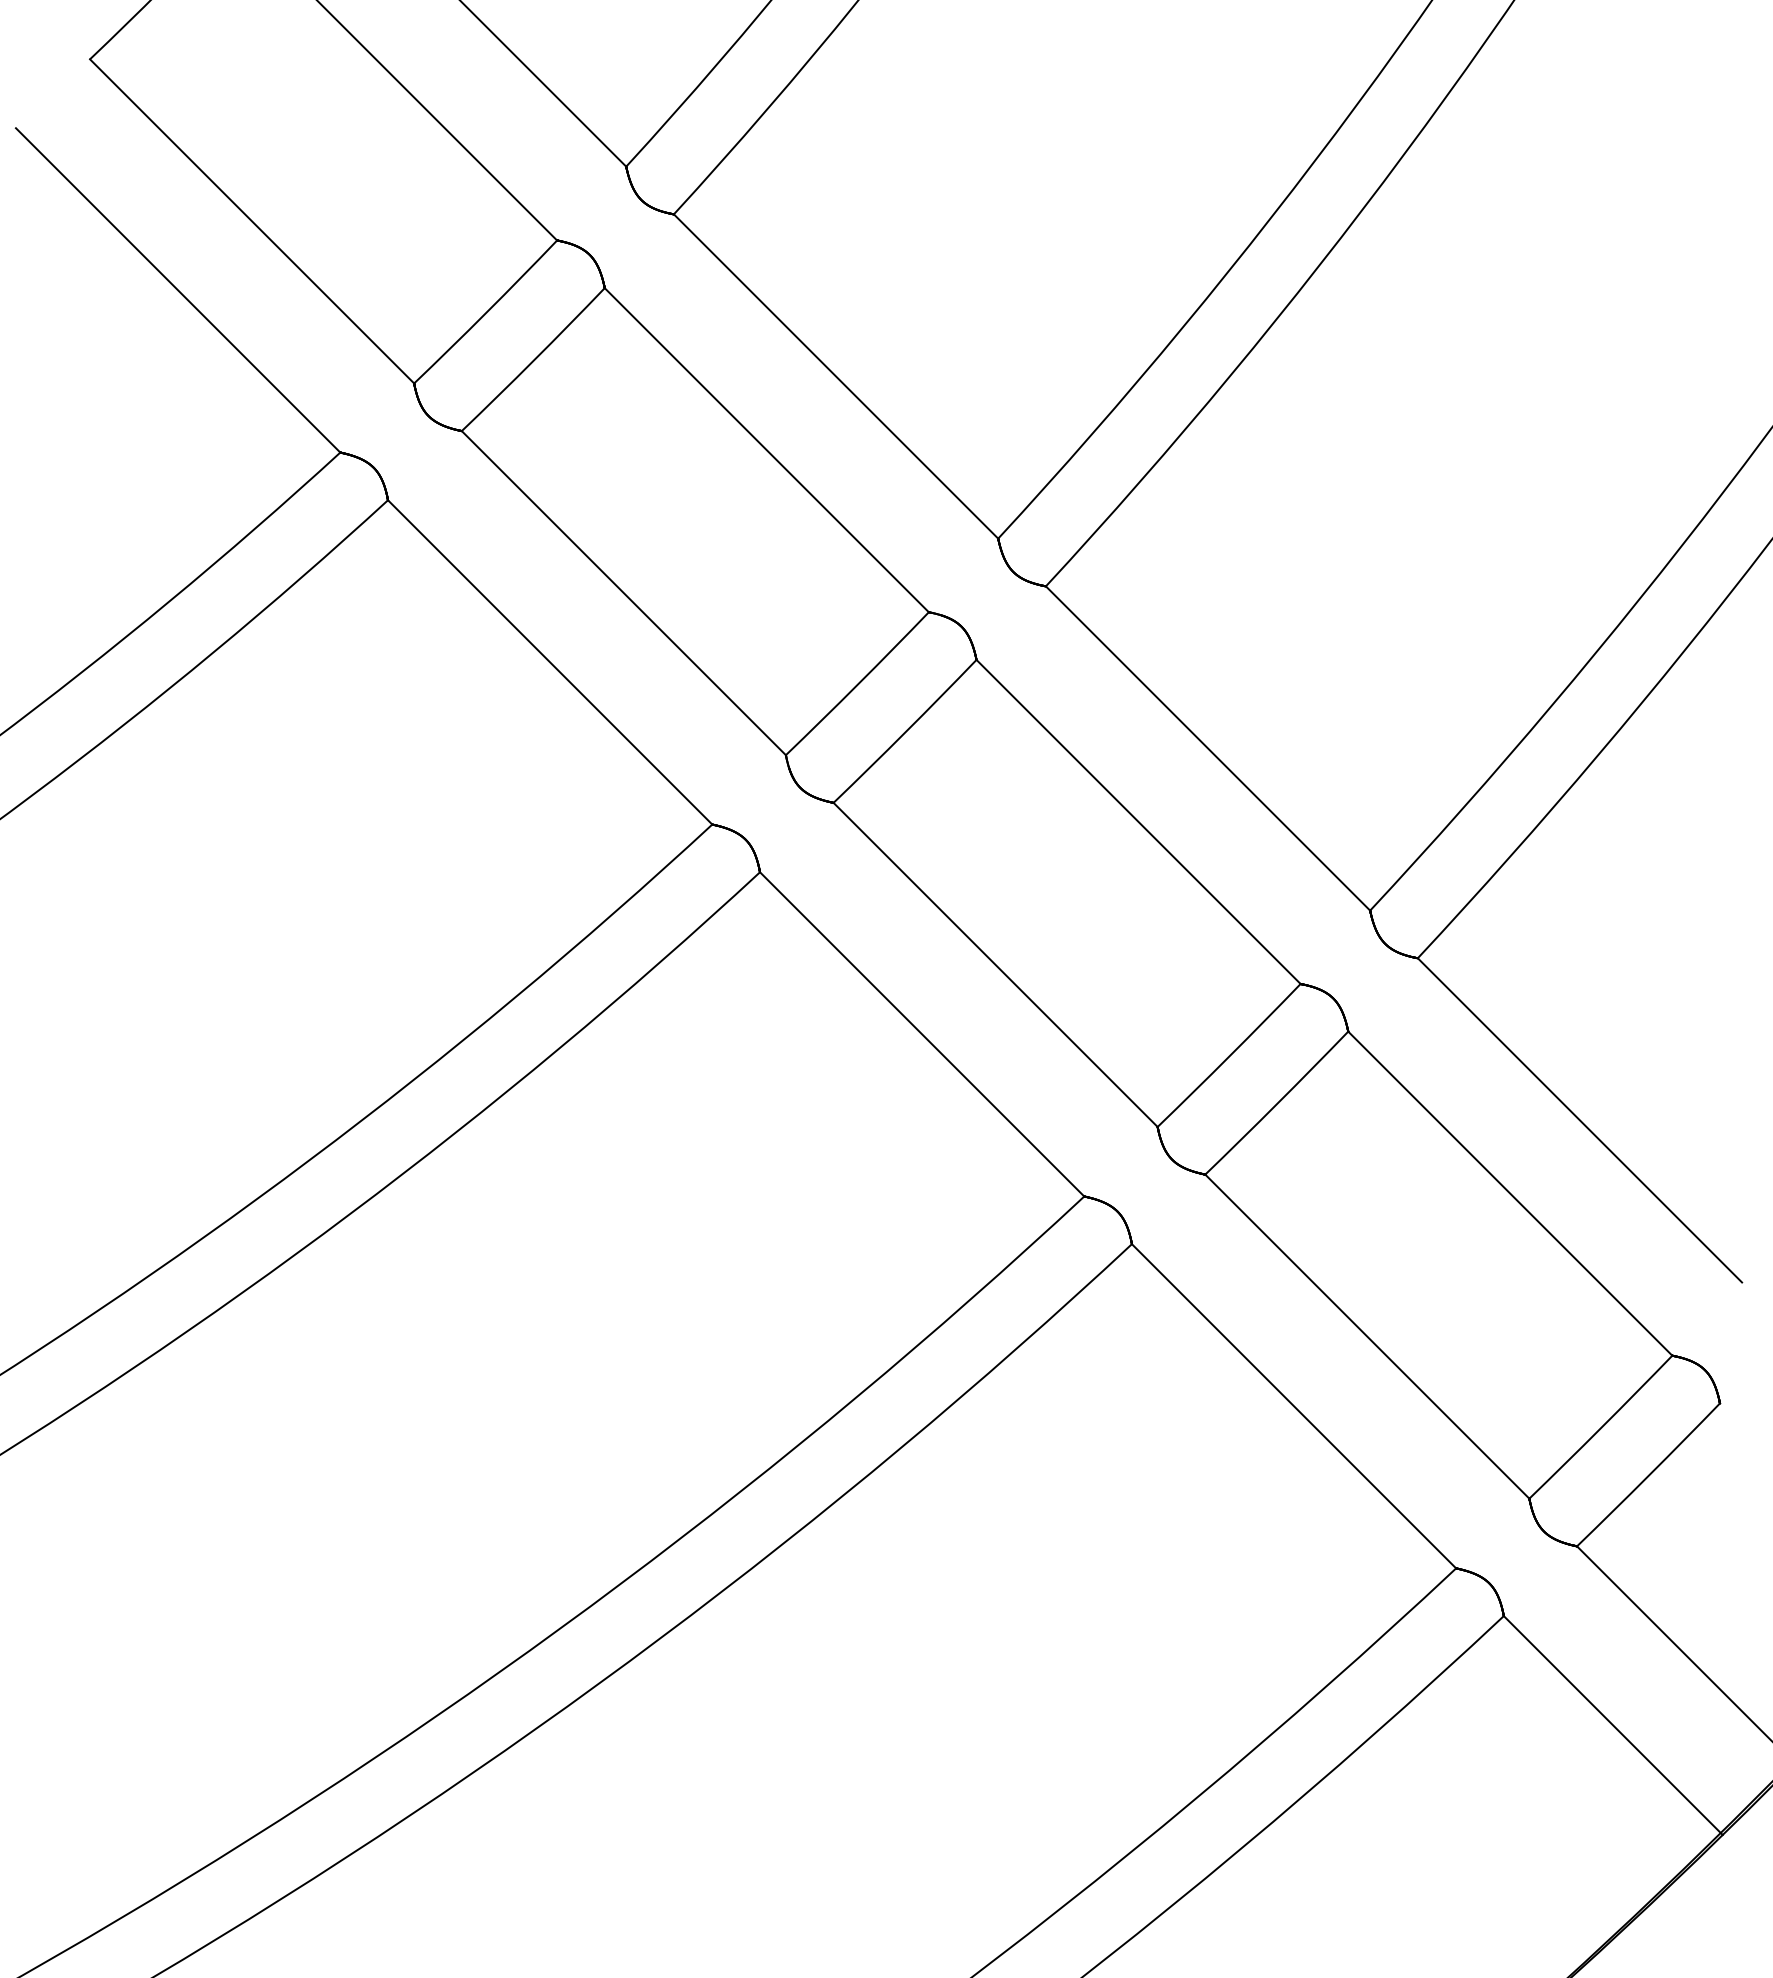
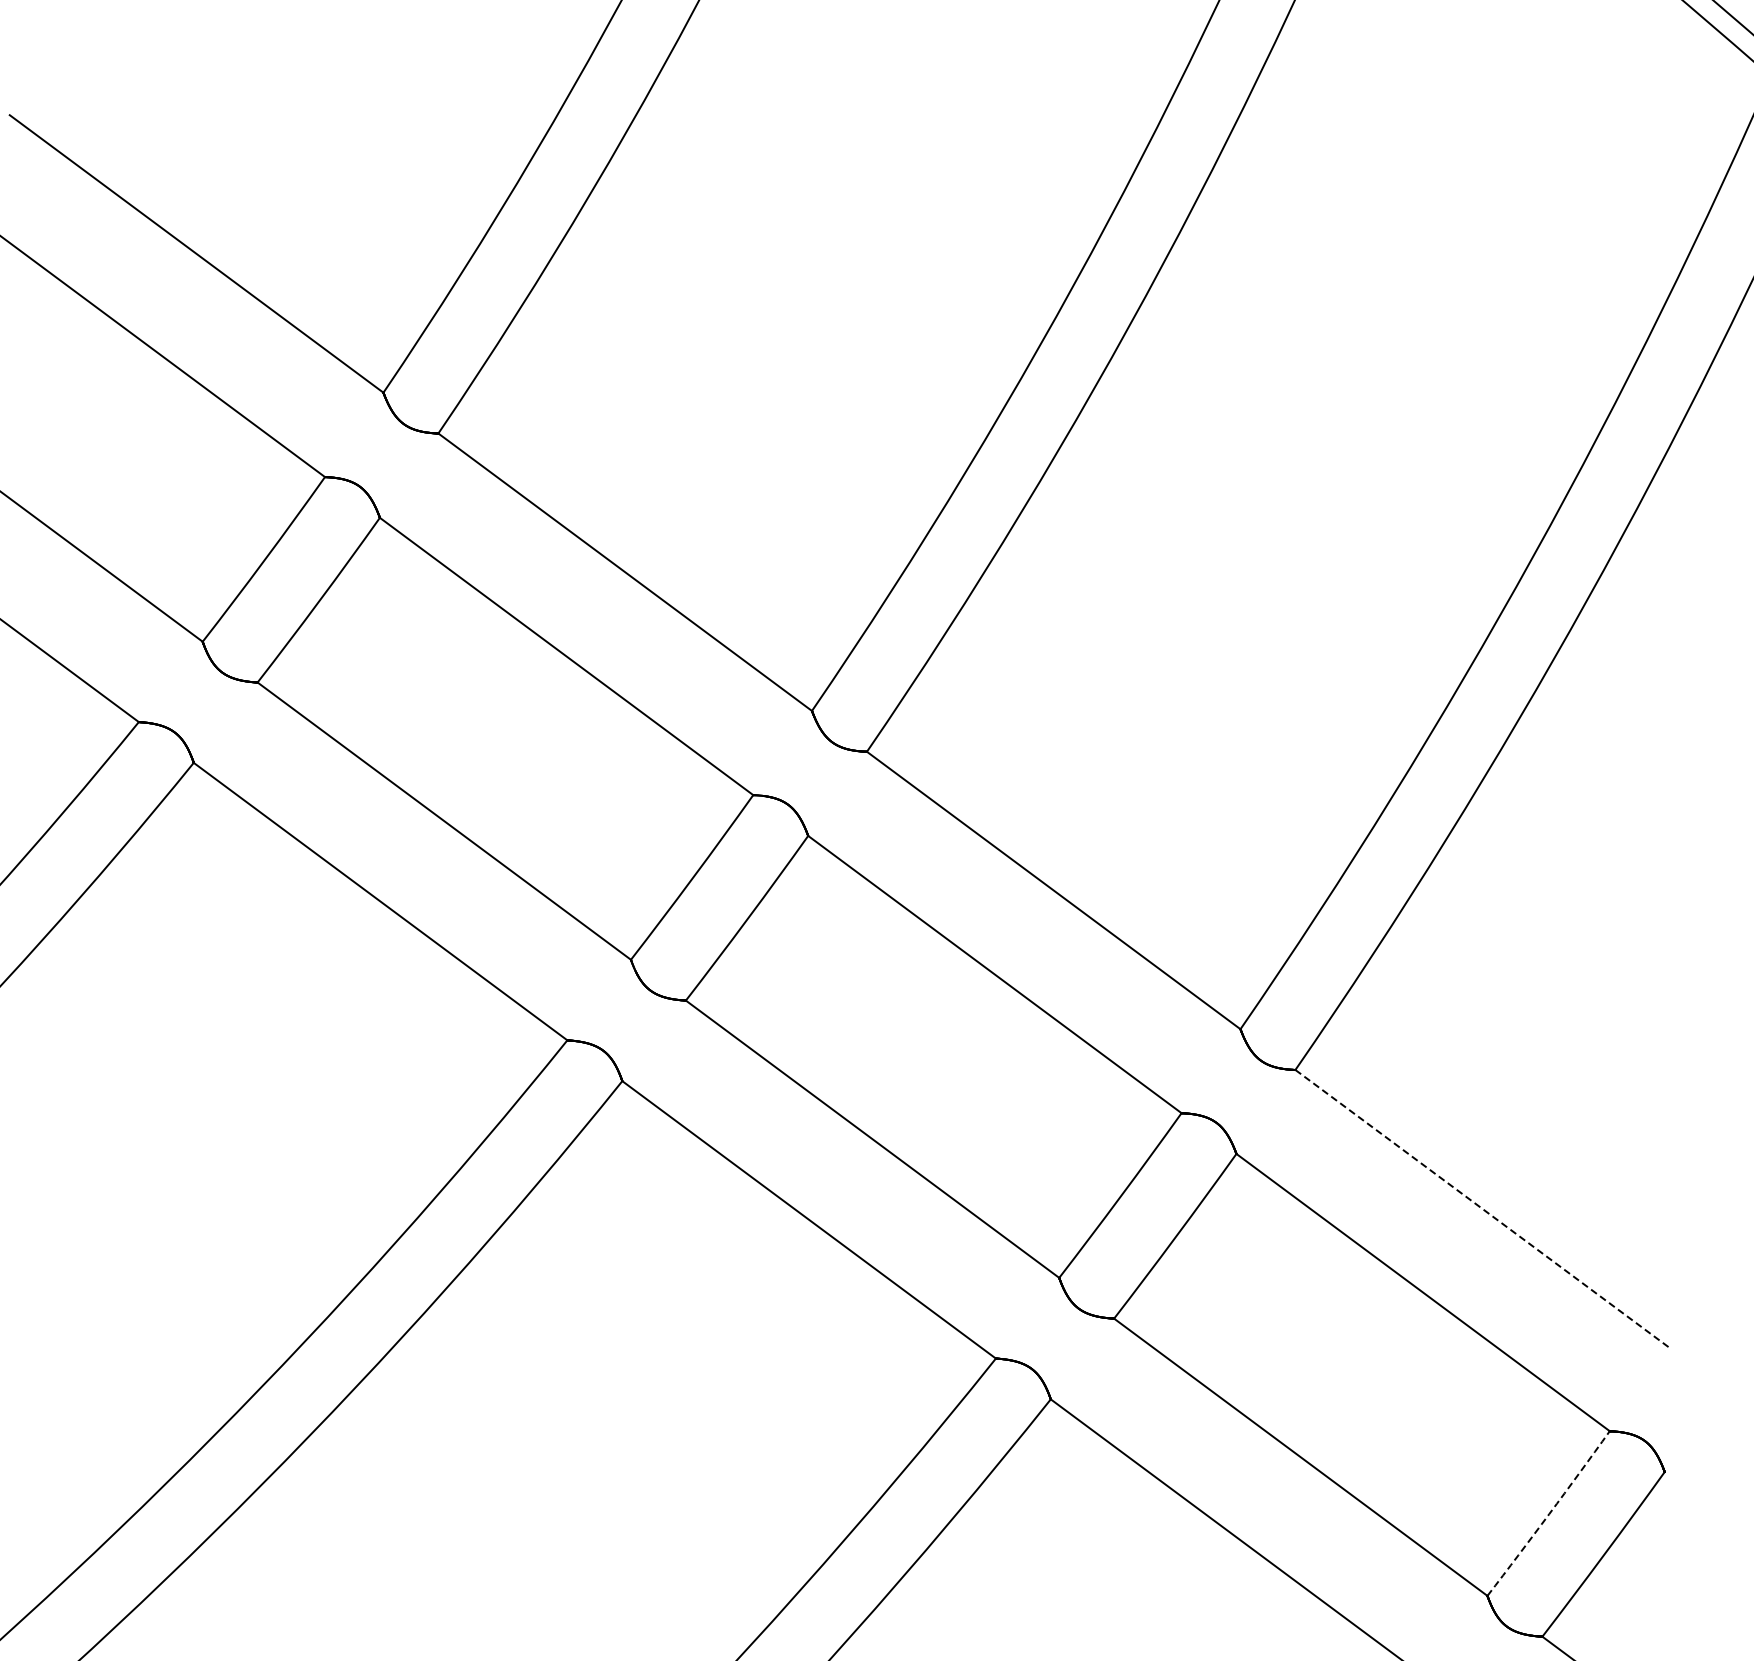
line: (1580, 1120) -> (1482, 1208), solid -> dashed
arc: (1601, 1427) -> (1549, 1513), solid -> dashed

